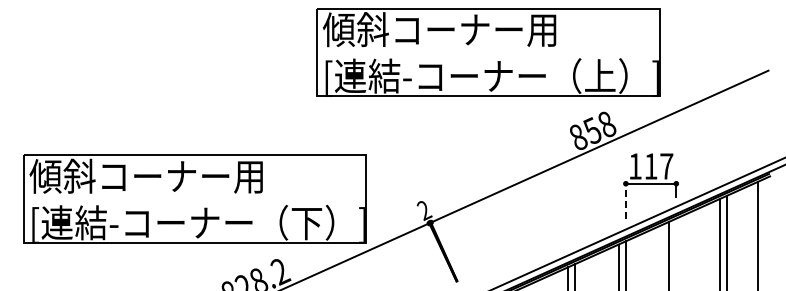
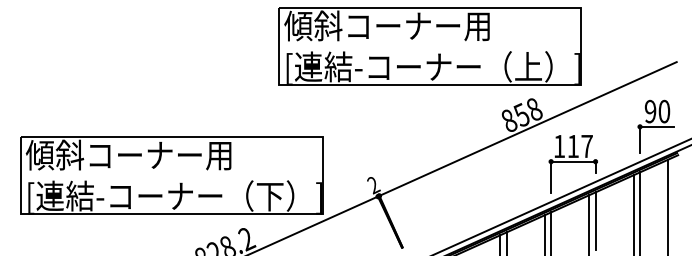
part: (745, 143) -> (656, 126), added
line: (625, 200) -> (550, 176), dashed -> solid
line: (676, 250) -> (595, 220), added

